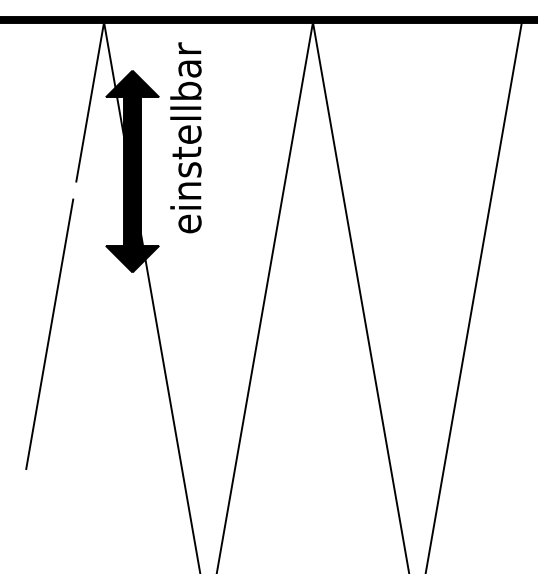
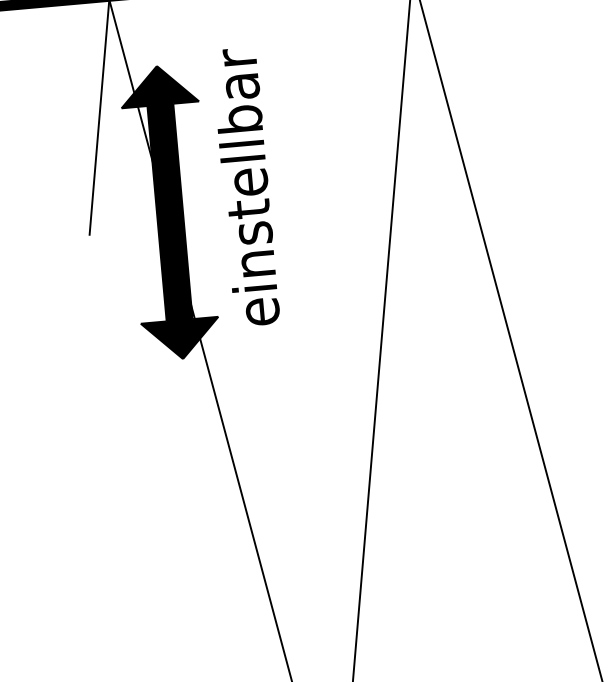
text: (185, 137) -> (245, 186), moved
line: (49, 333) -> (70, 458), removed

